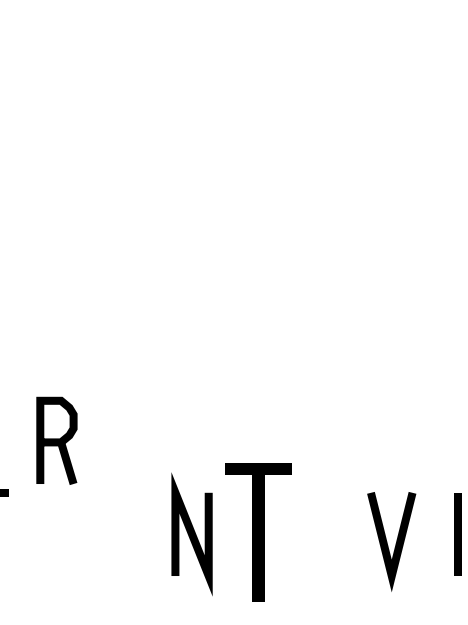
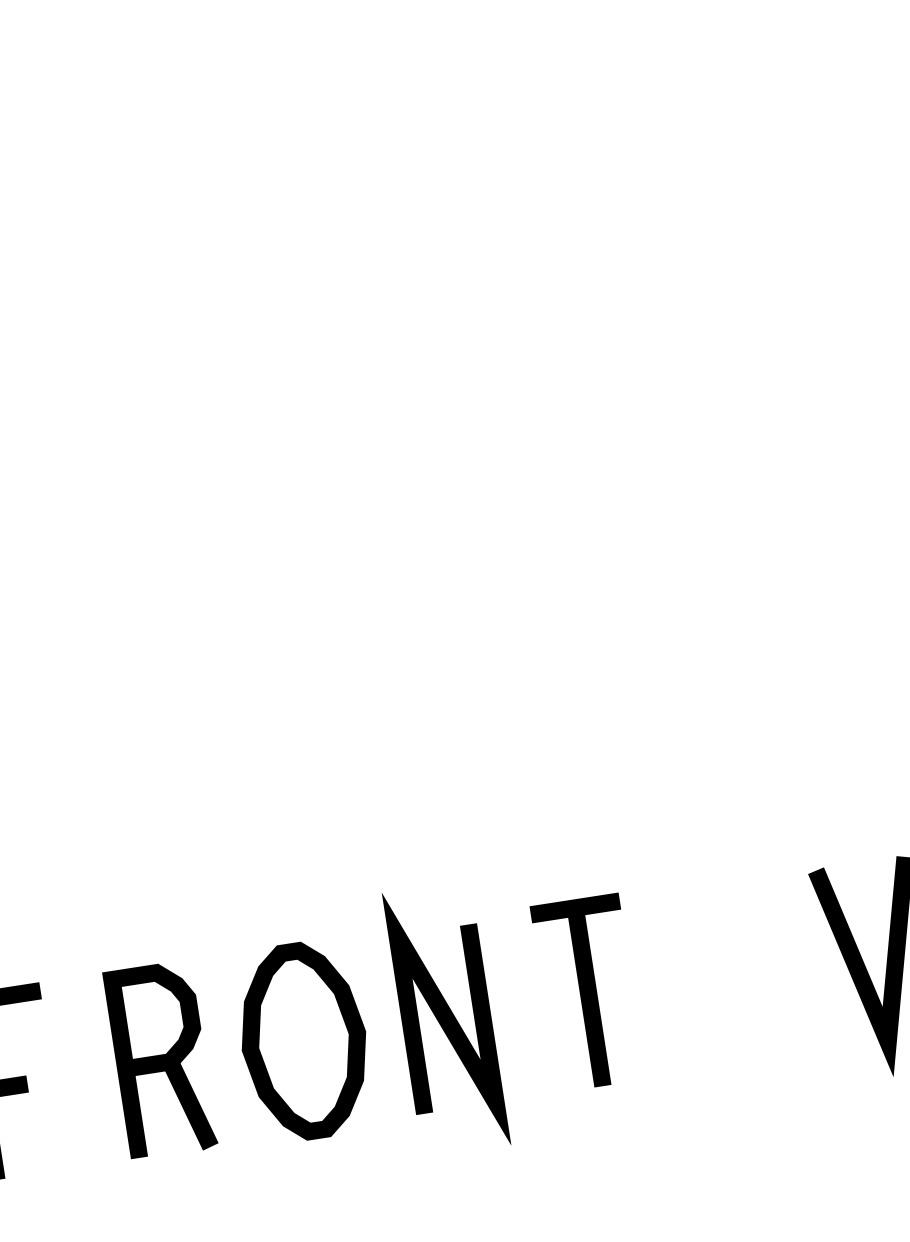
part: (56, 440) -> (159, 1059), moved
part: (258, 532) -> (588, 993), size x0.62
part: (125, 533) -> (303, 1039), added

